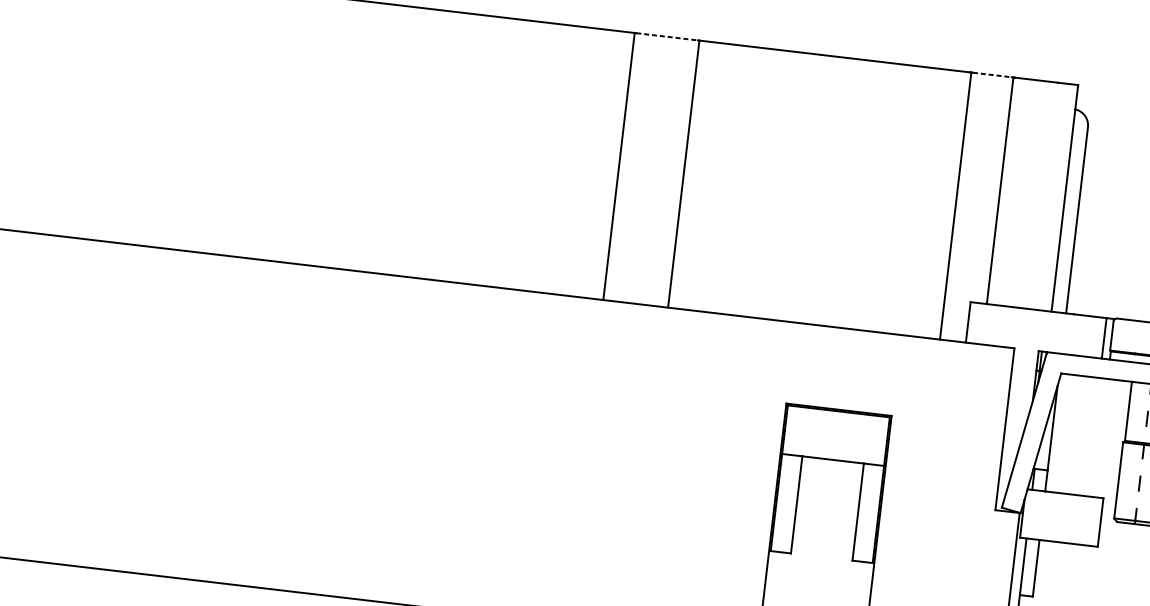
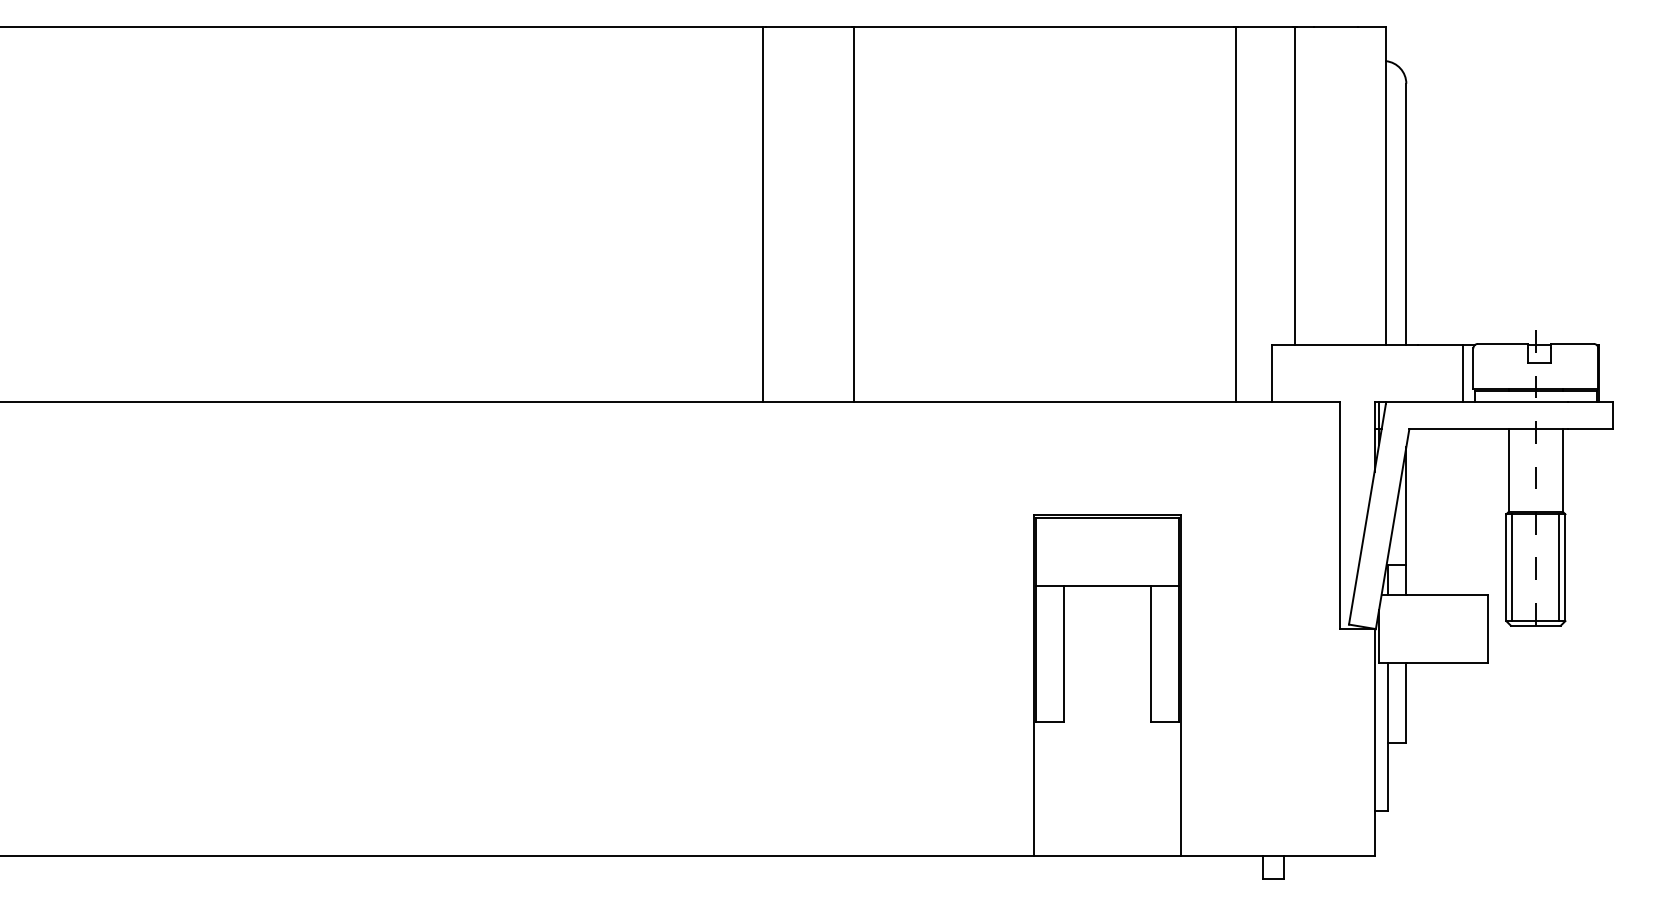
line: (667, 36) -> (809, 26), dashed -> solid
line: (992, 74) -> (1265, 26), dashed -> solid
line: (1123, 480) -> (1512, 567), added

